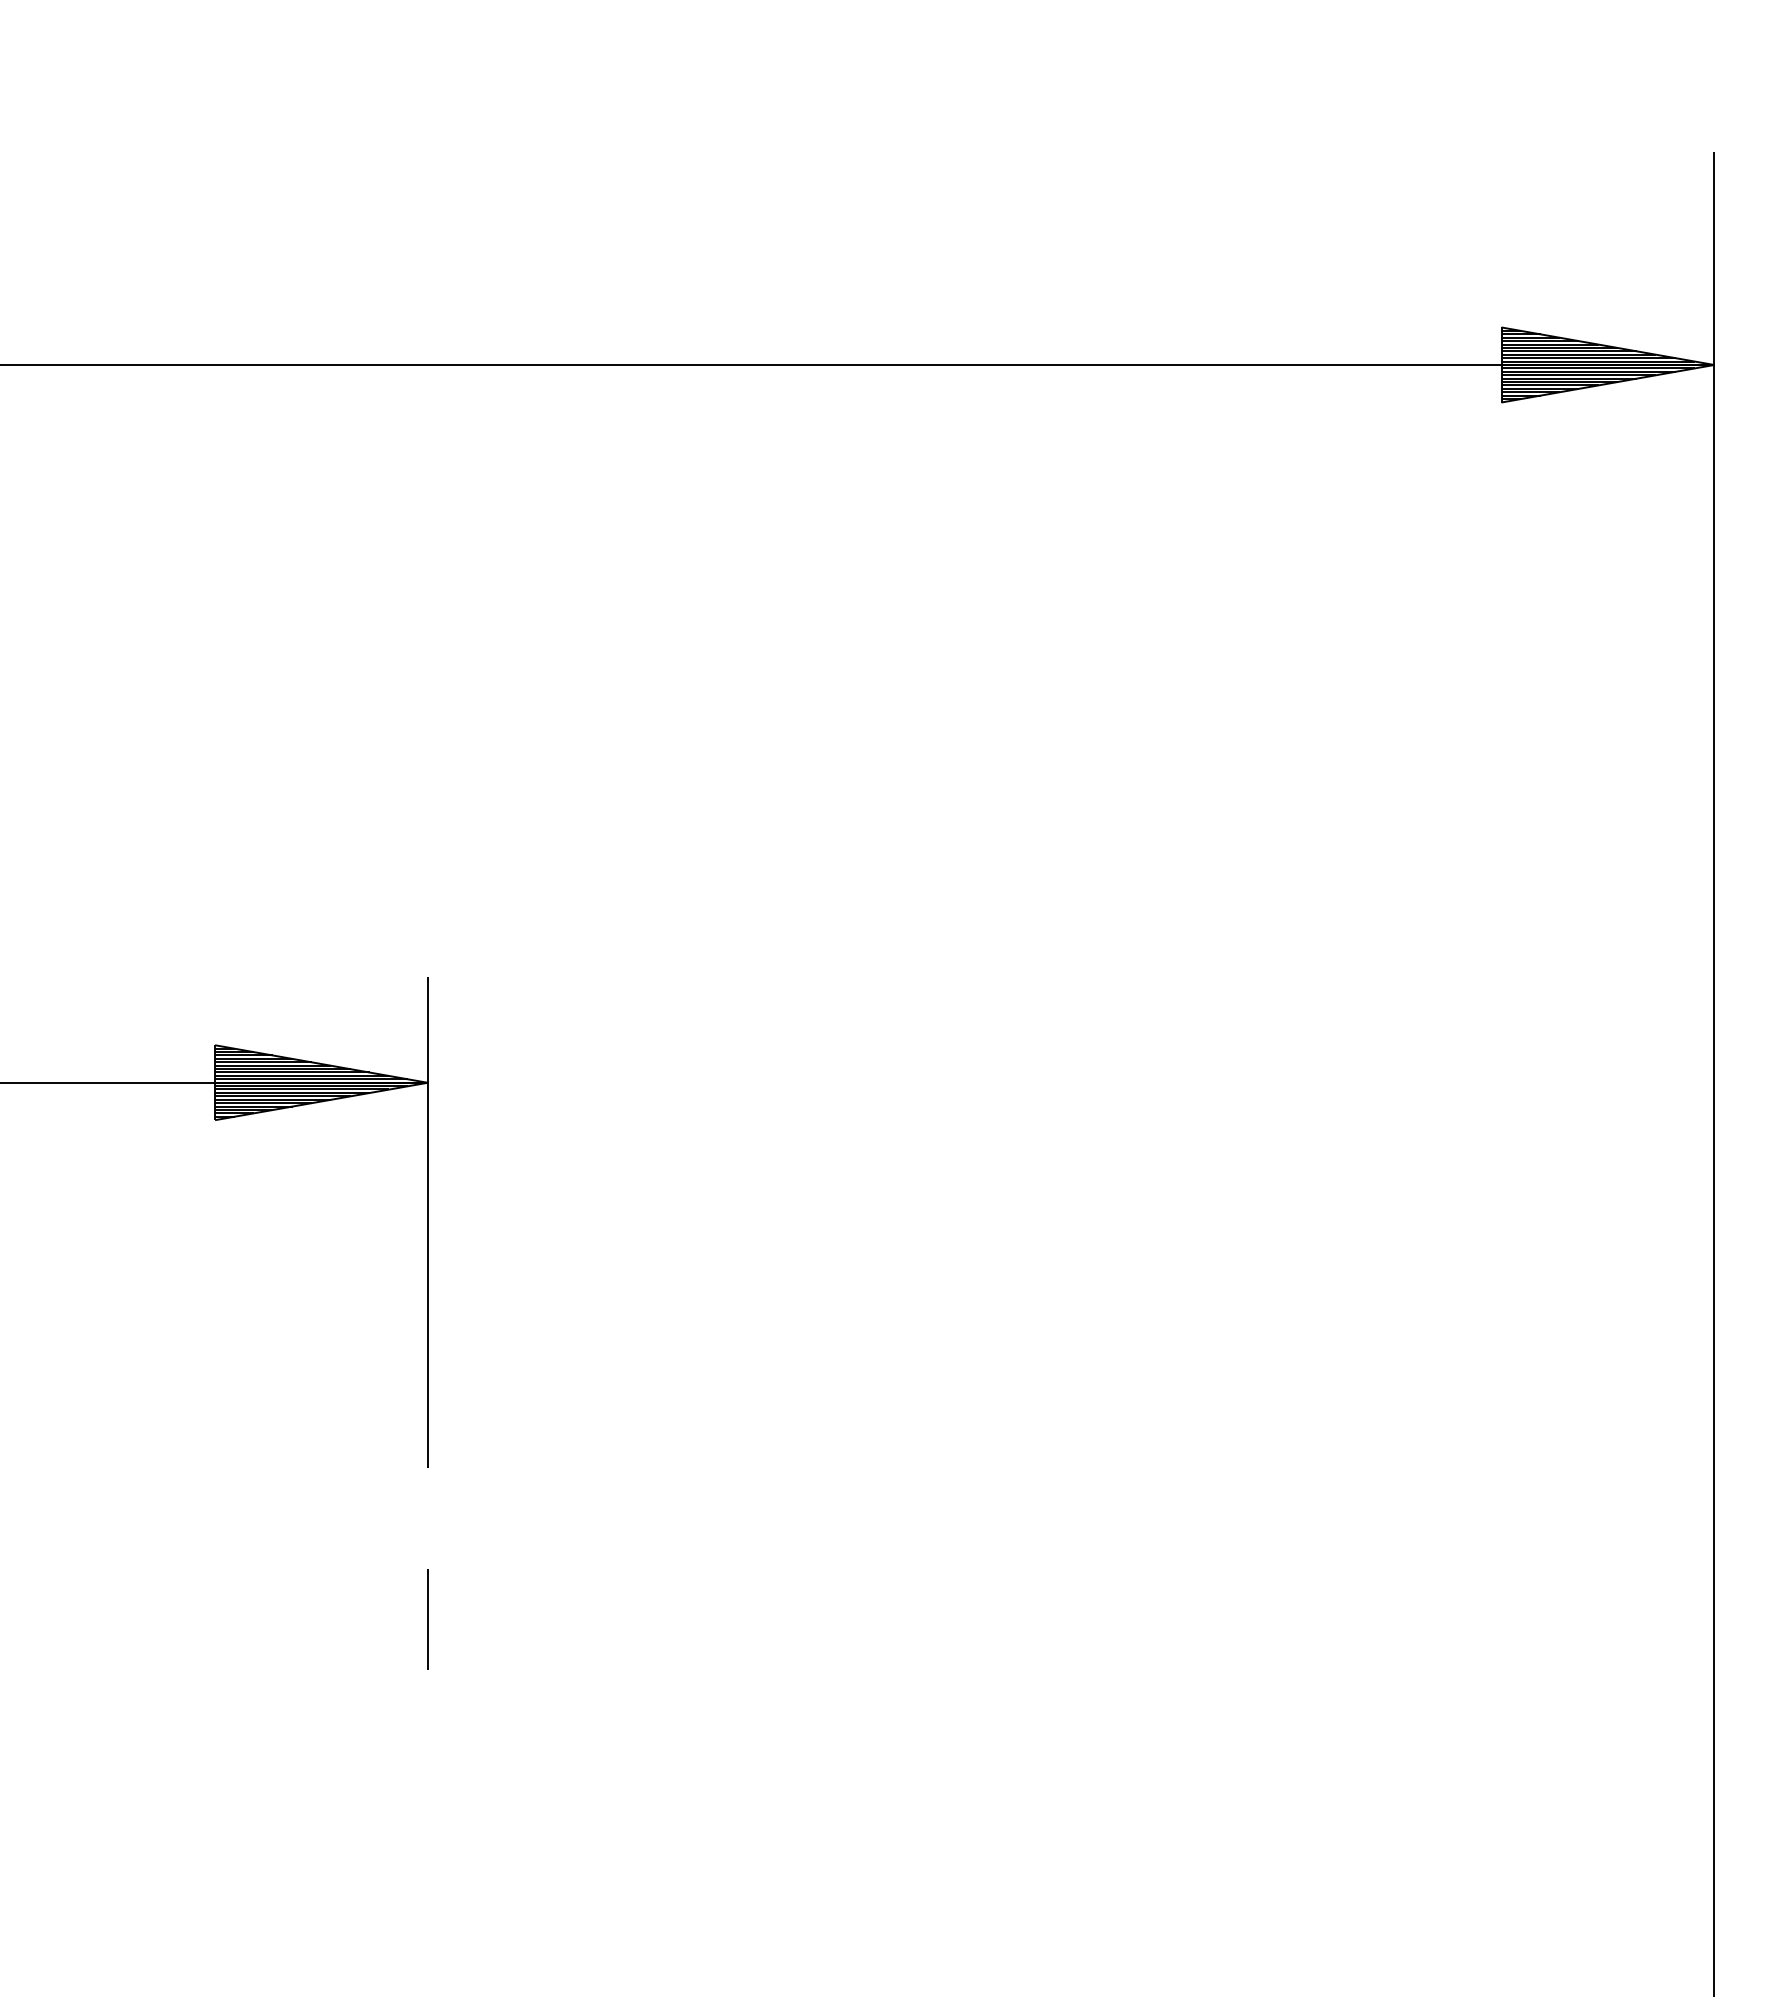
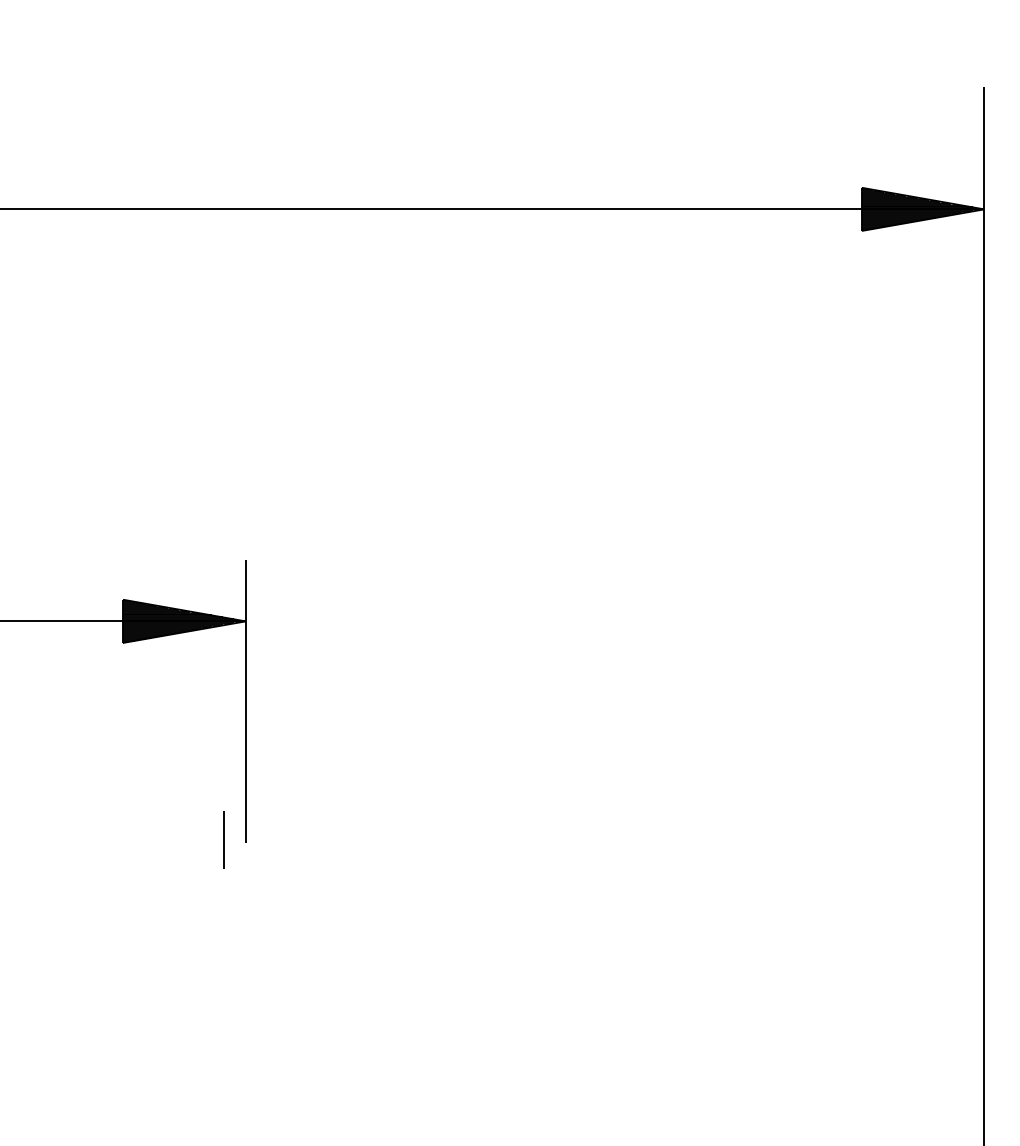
line: (427, 1617) -> (223, 839), moved

